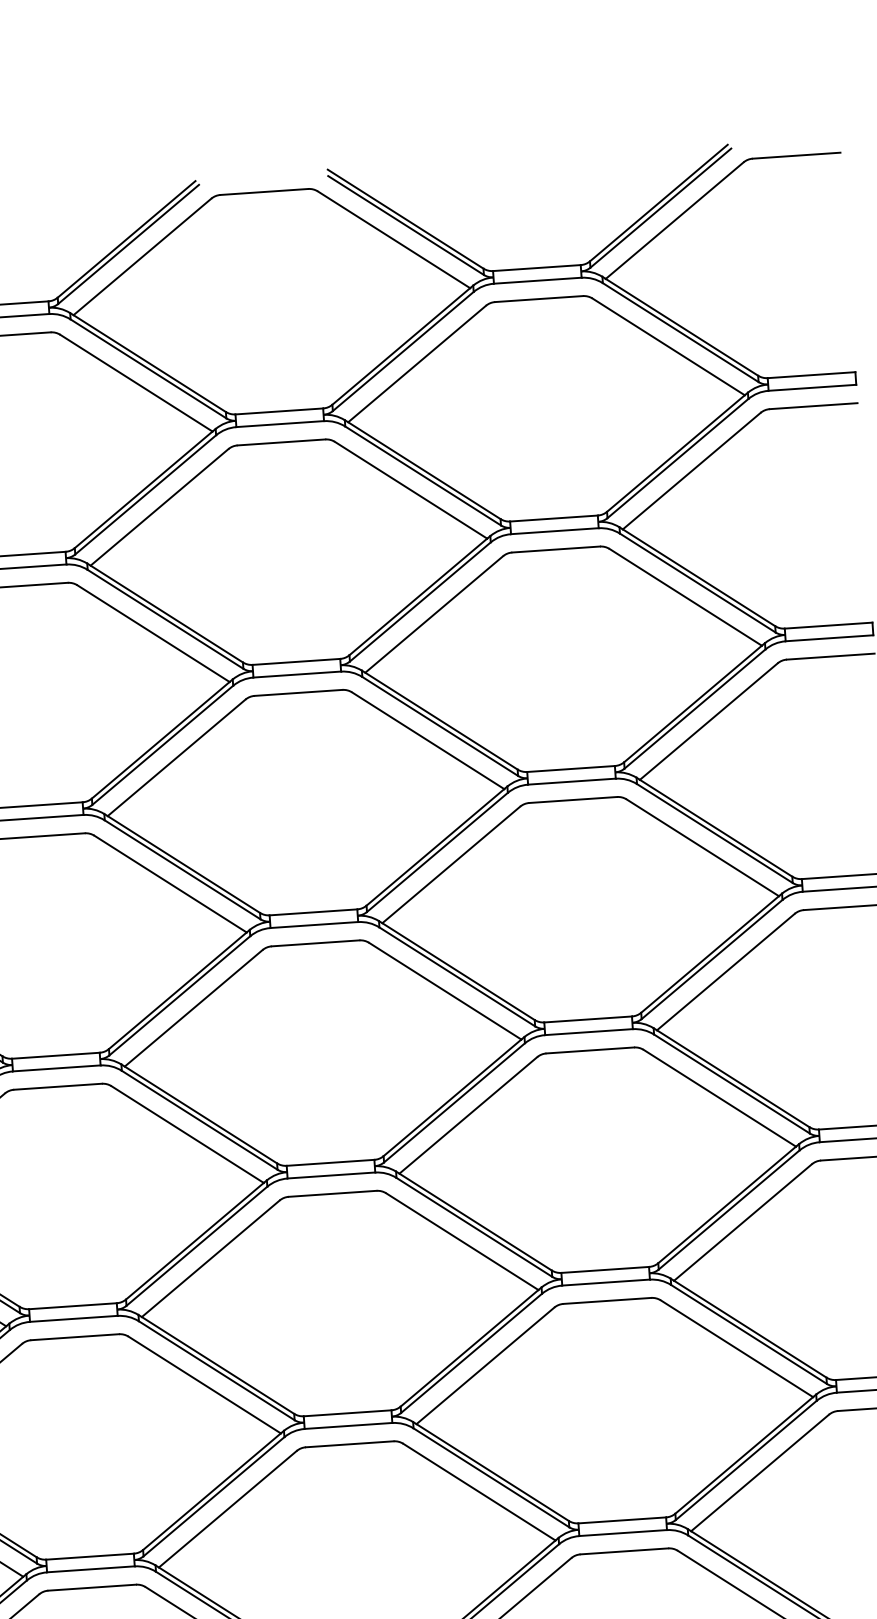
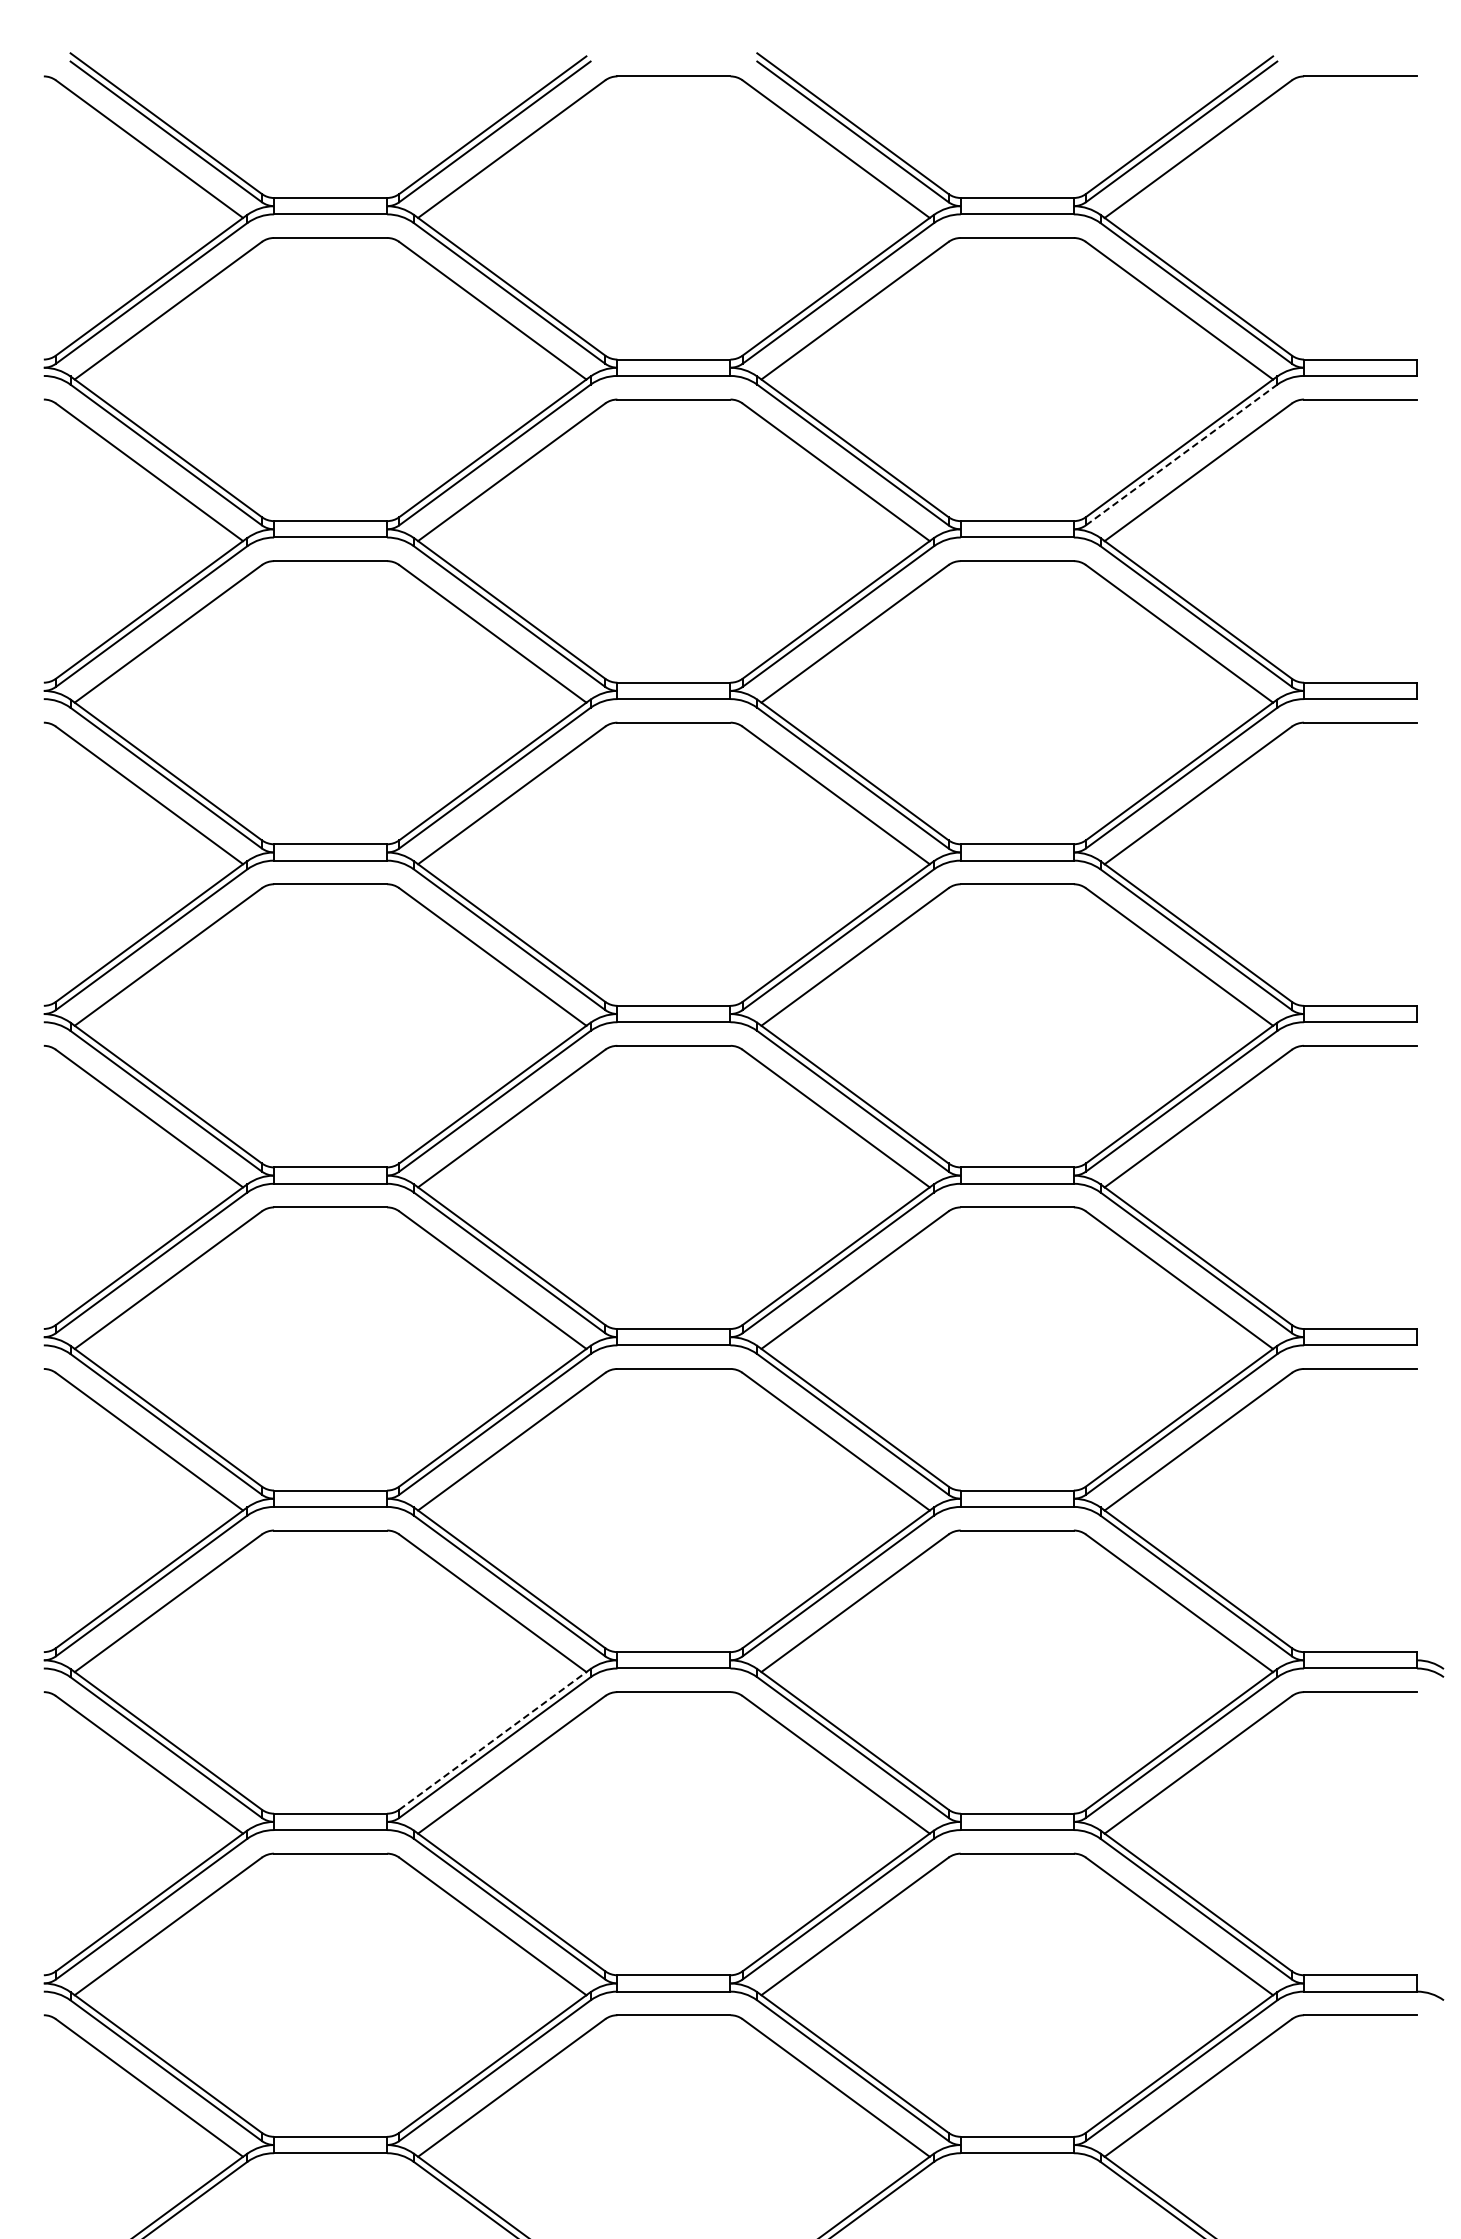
line: (677, 458) -> (1181, 455), solid -> dashed
line: (212, 1491) -> (493, 1740), solid -> dashed

